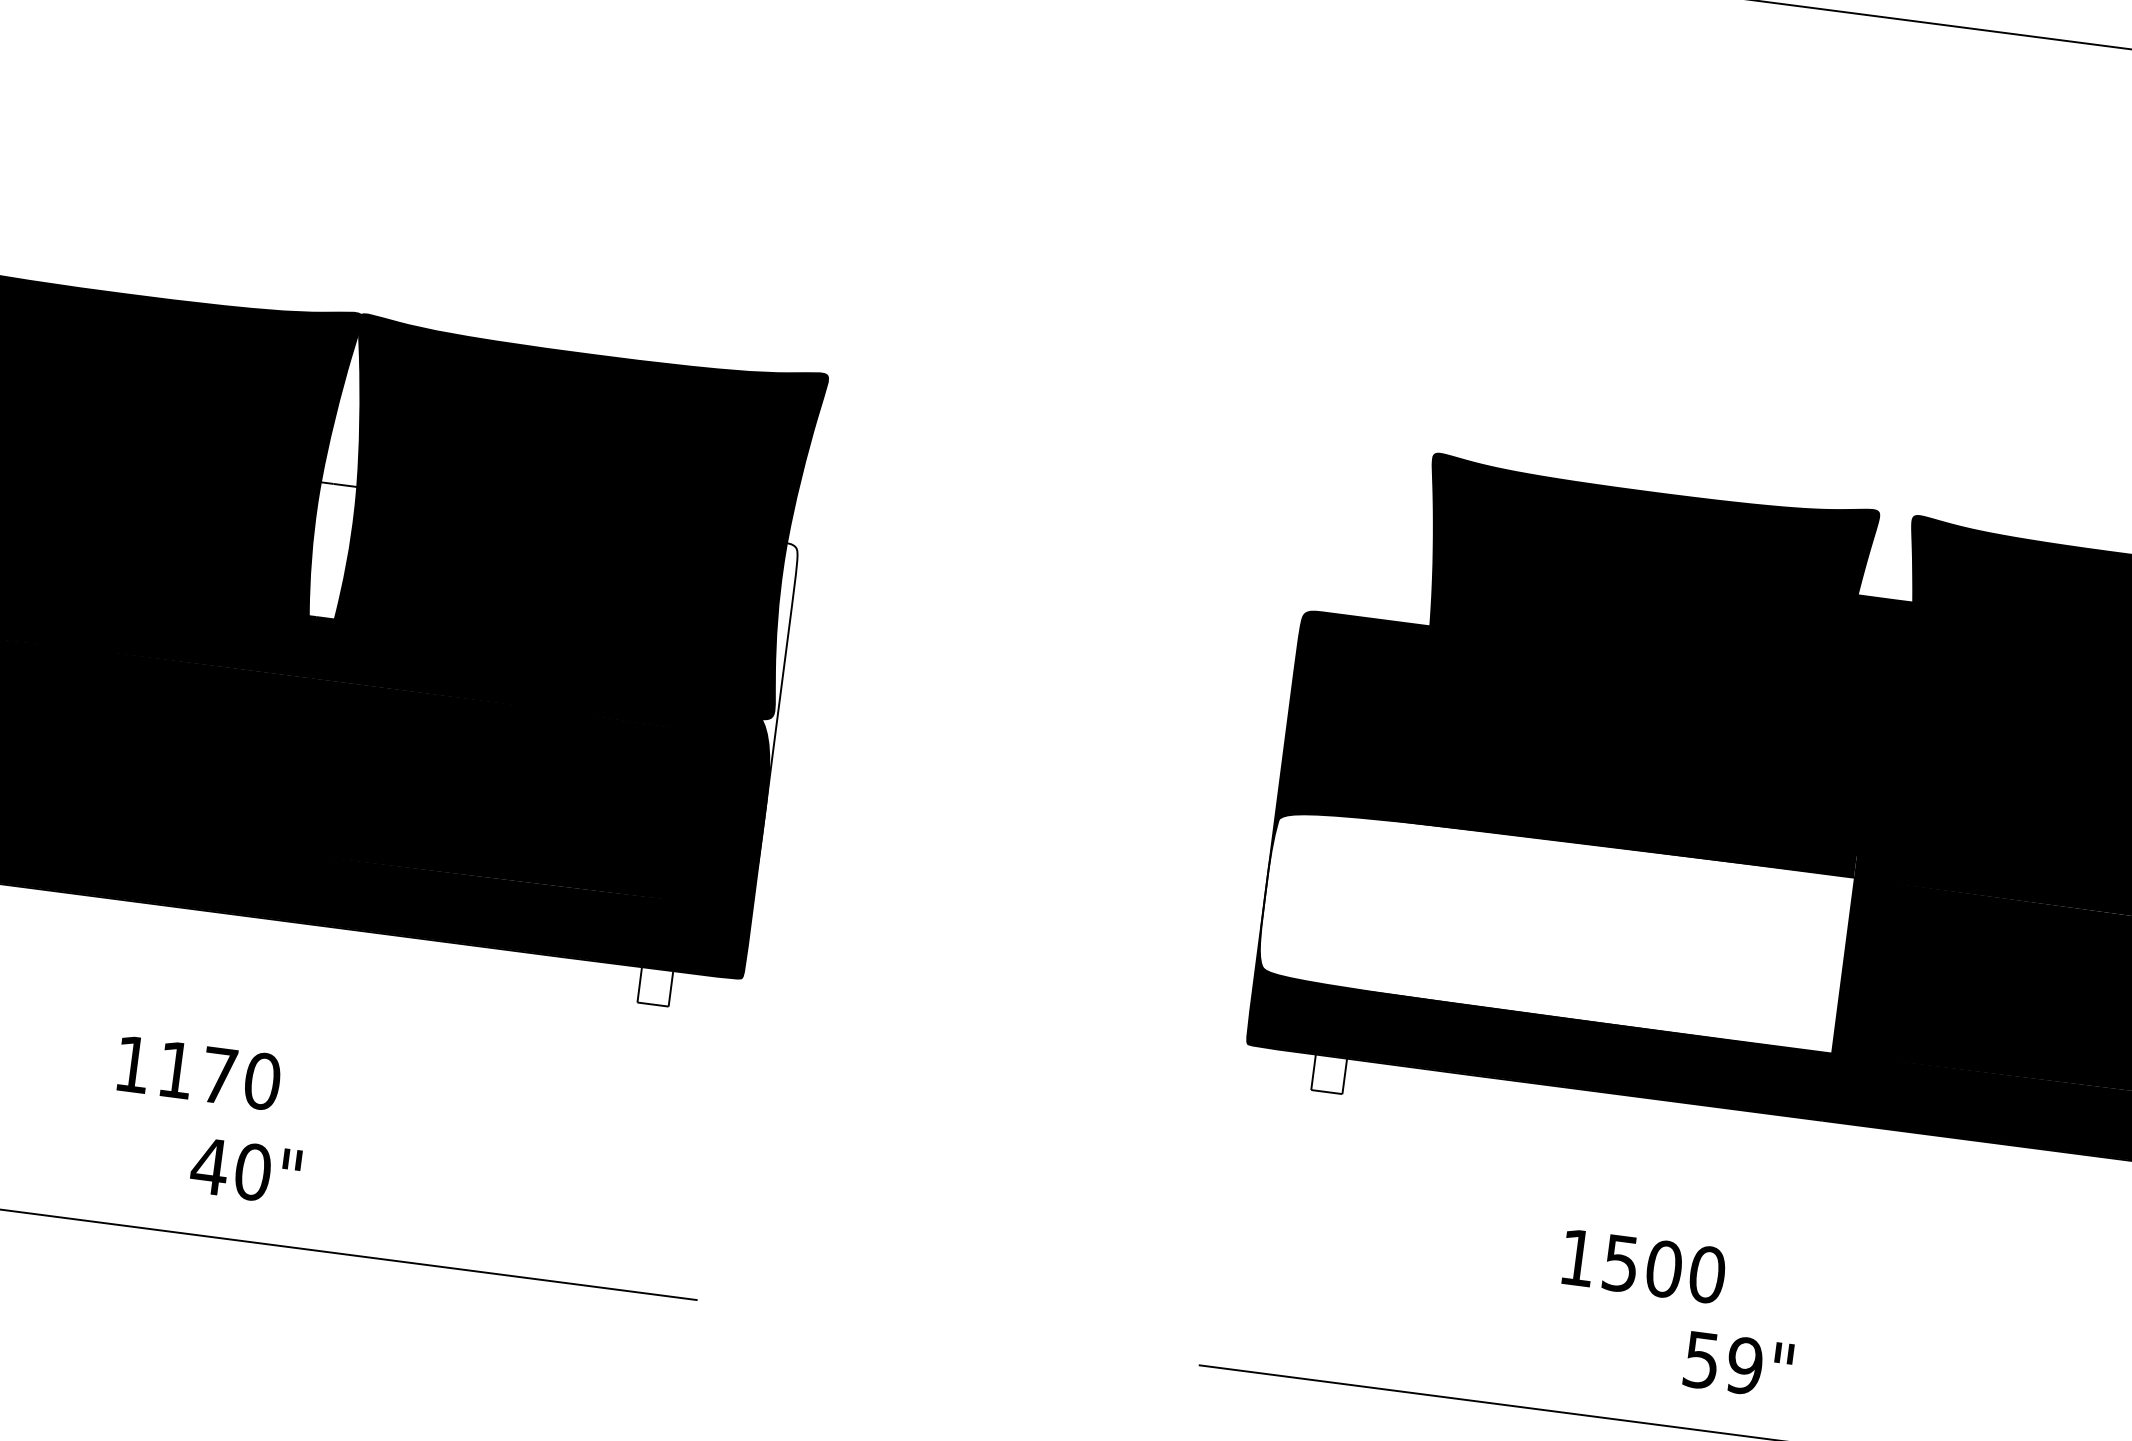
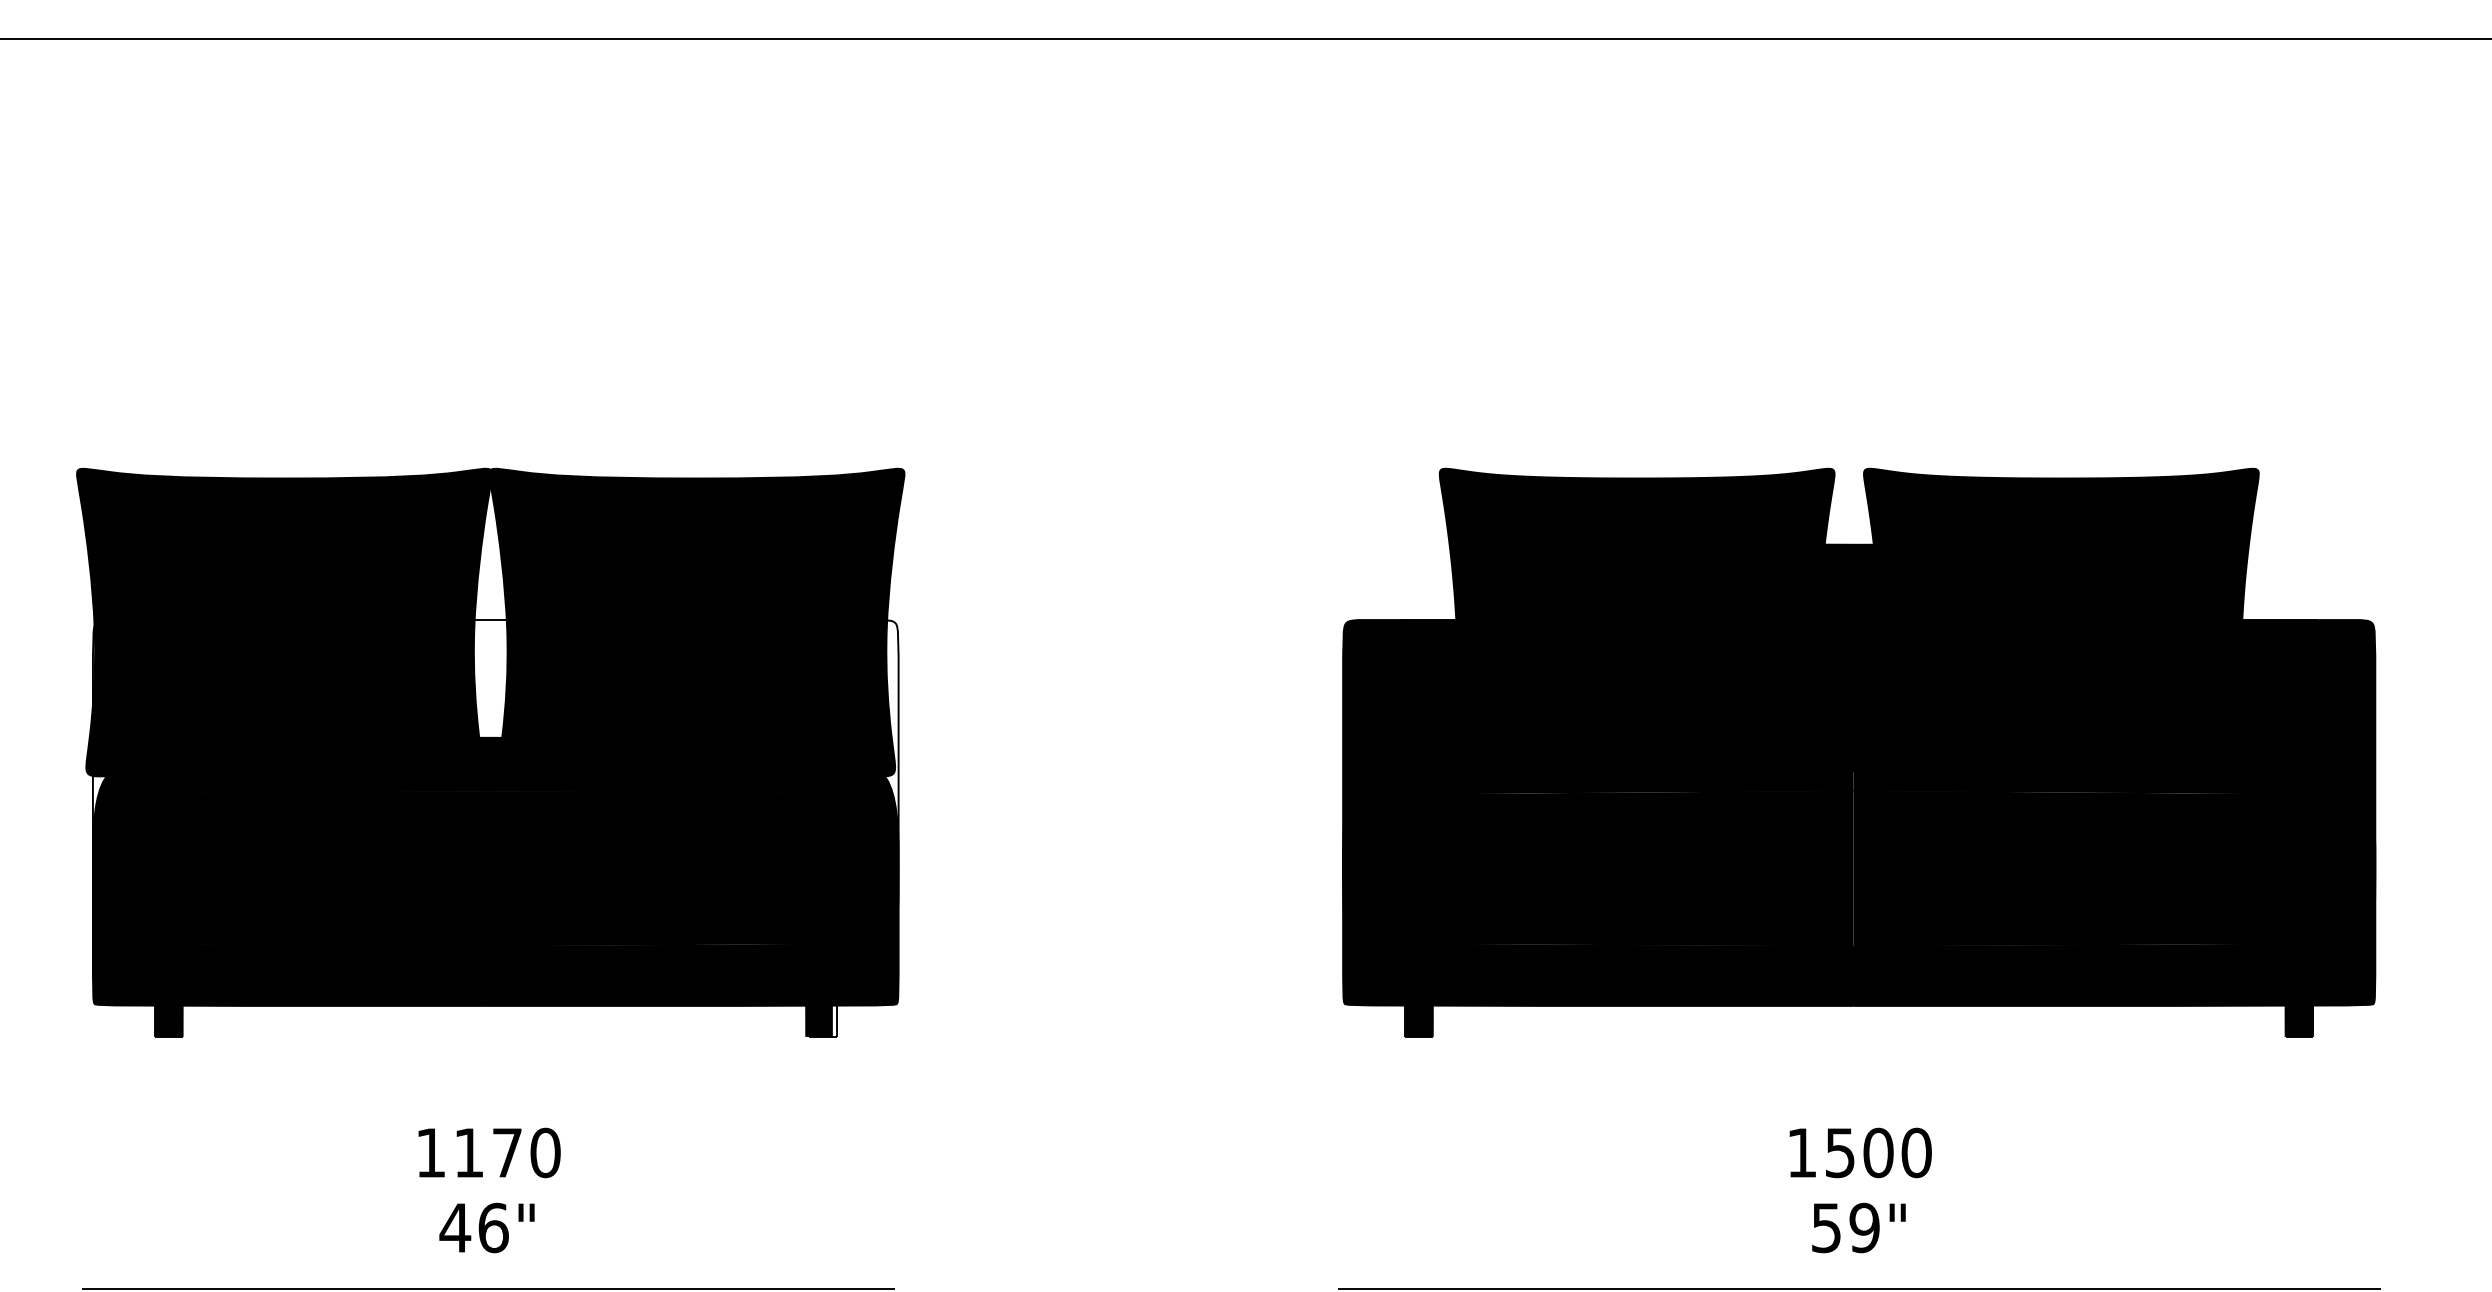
fill: (1554, 928) -> (1598, 868), added
fill: (650, 985) -> (818, 1020), added
text: (199, 1072) -> (489, 1152), moved
fill: (1328, 1073) -> (1418, 1020), added
text: (253, 1171) -> (493, 1227), 40" -> 46"
text: (1643, 1266) -> (1860, 1152), moved
text: (1737, 1364) -> (1858, 1227), moved

